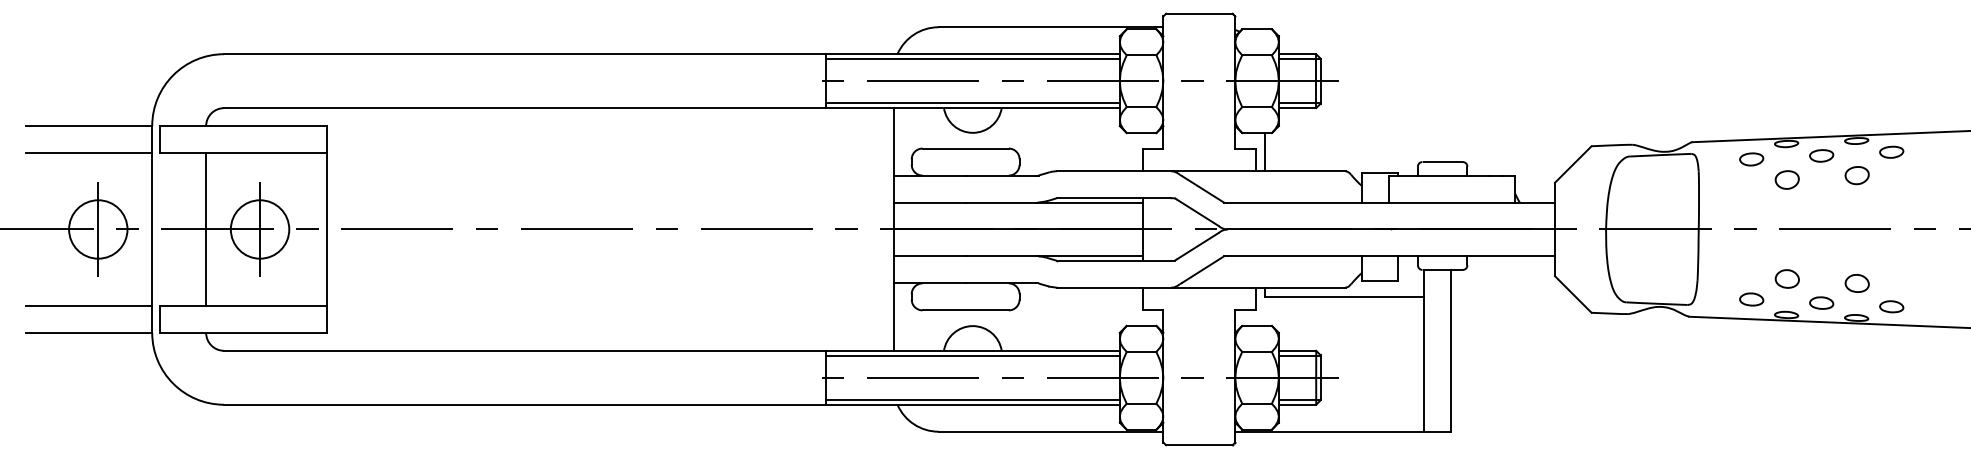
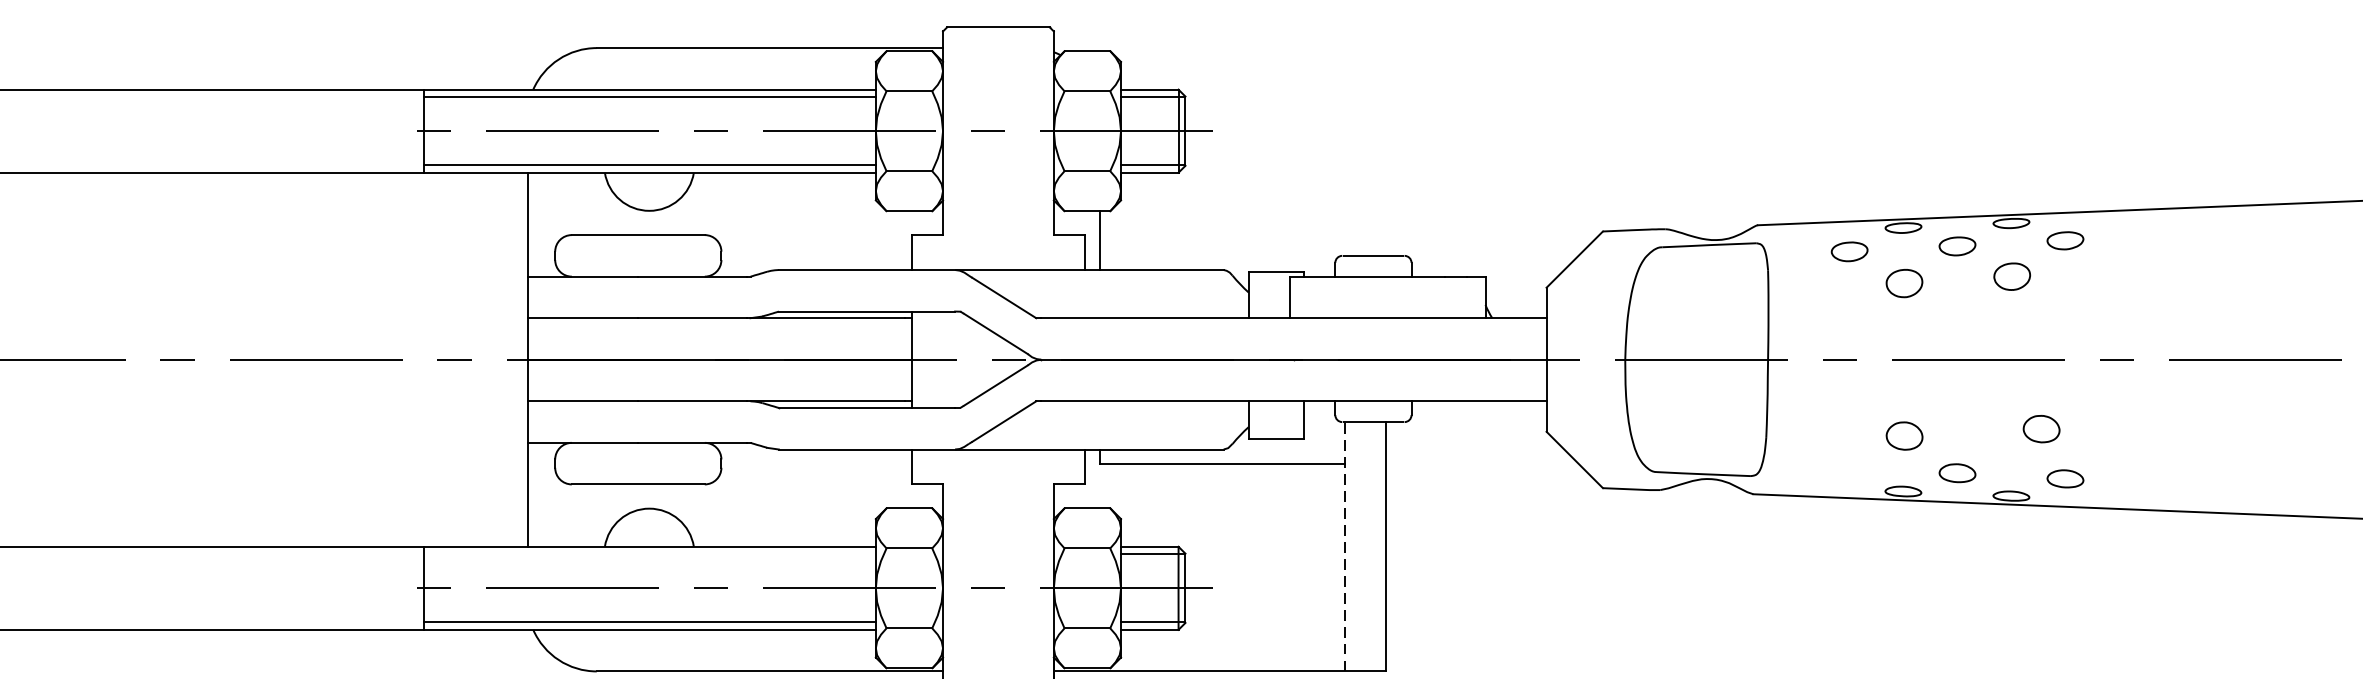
part: (1856, 283) -> (2040, 429), moved
part: (1751, 299) -> (1849, 467), removed
line: (1424, 350) -> (1345, 546), solid -> dashed
line: (972, 355) -> (648, 553), removed

